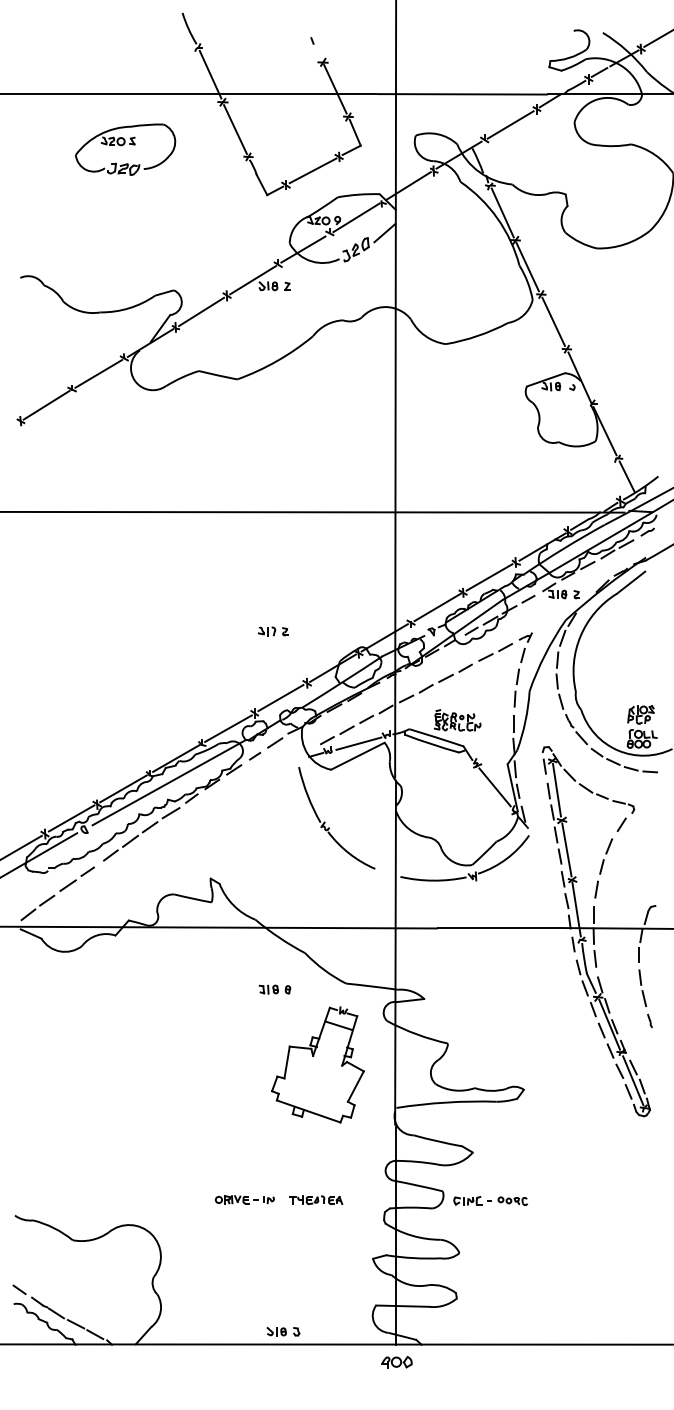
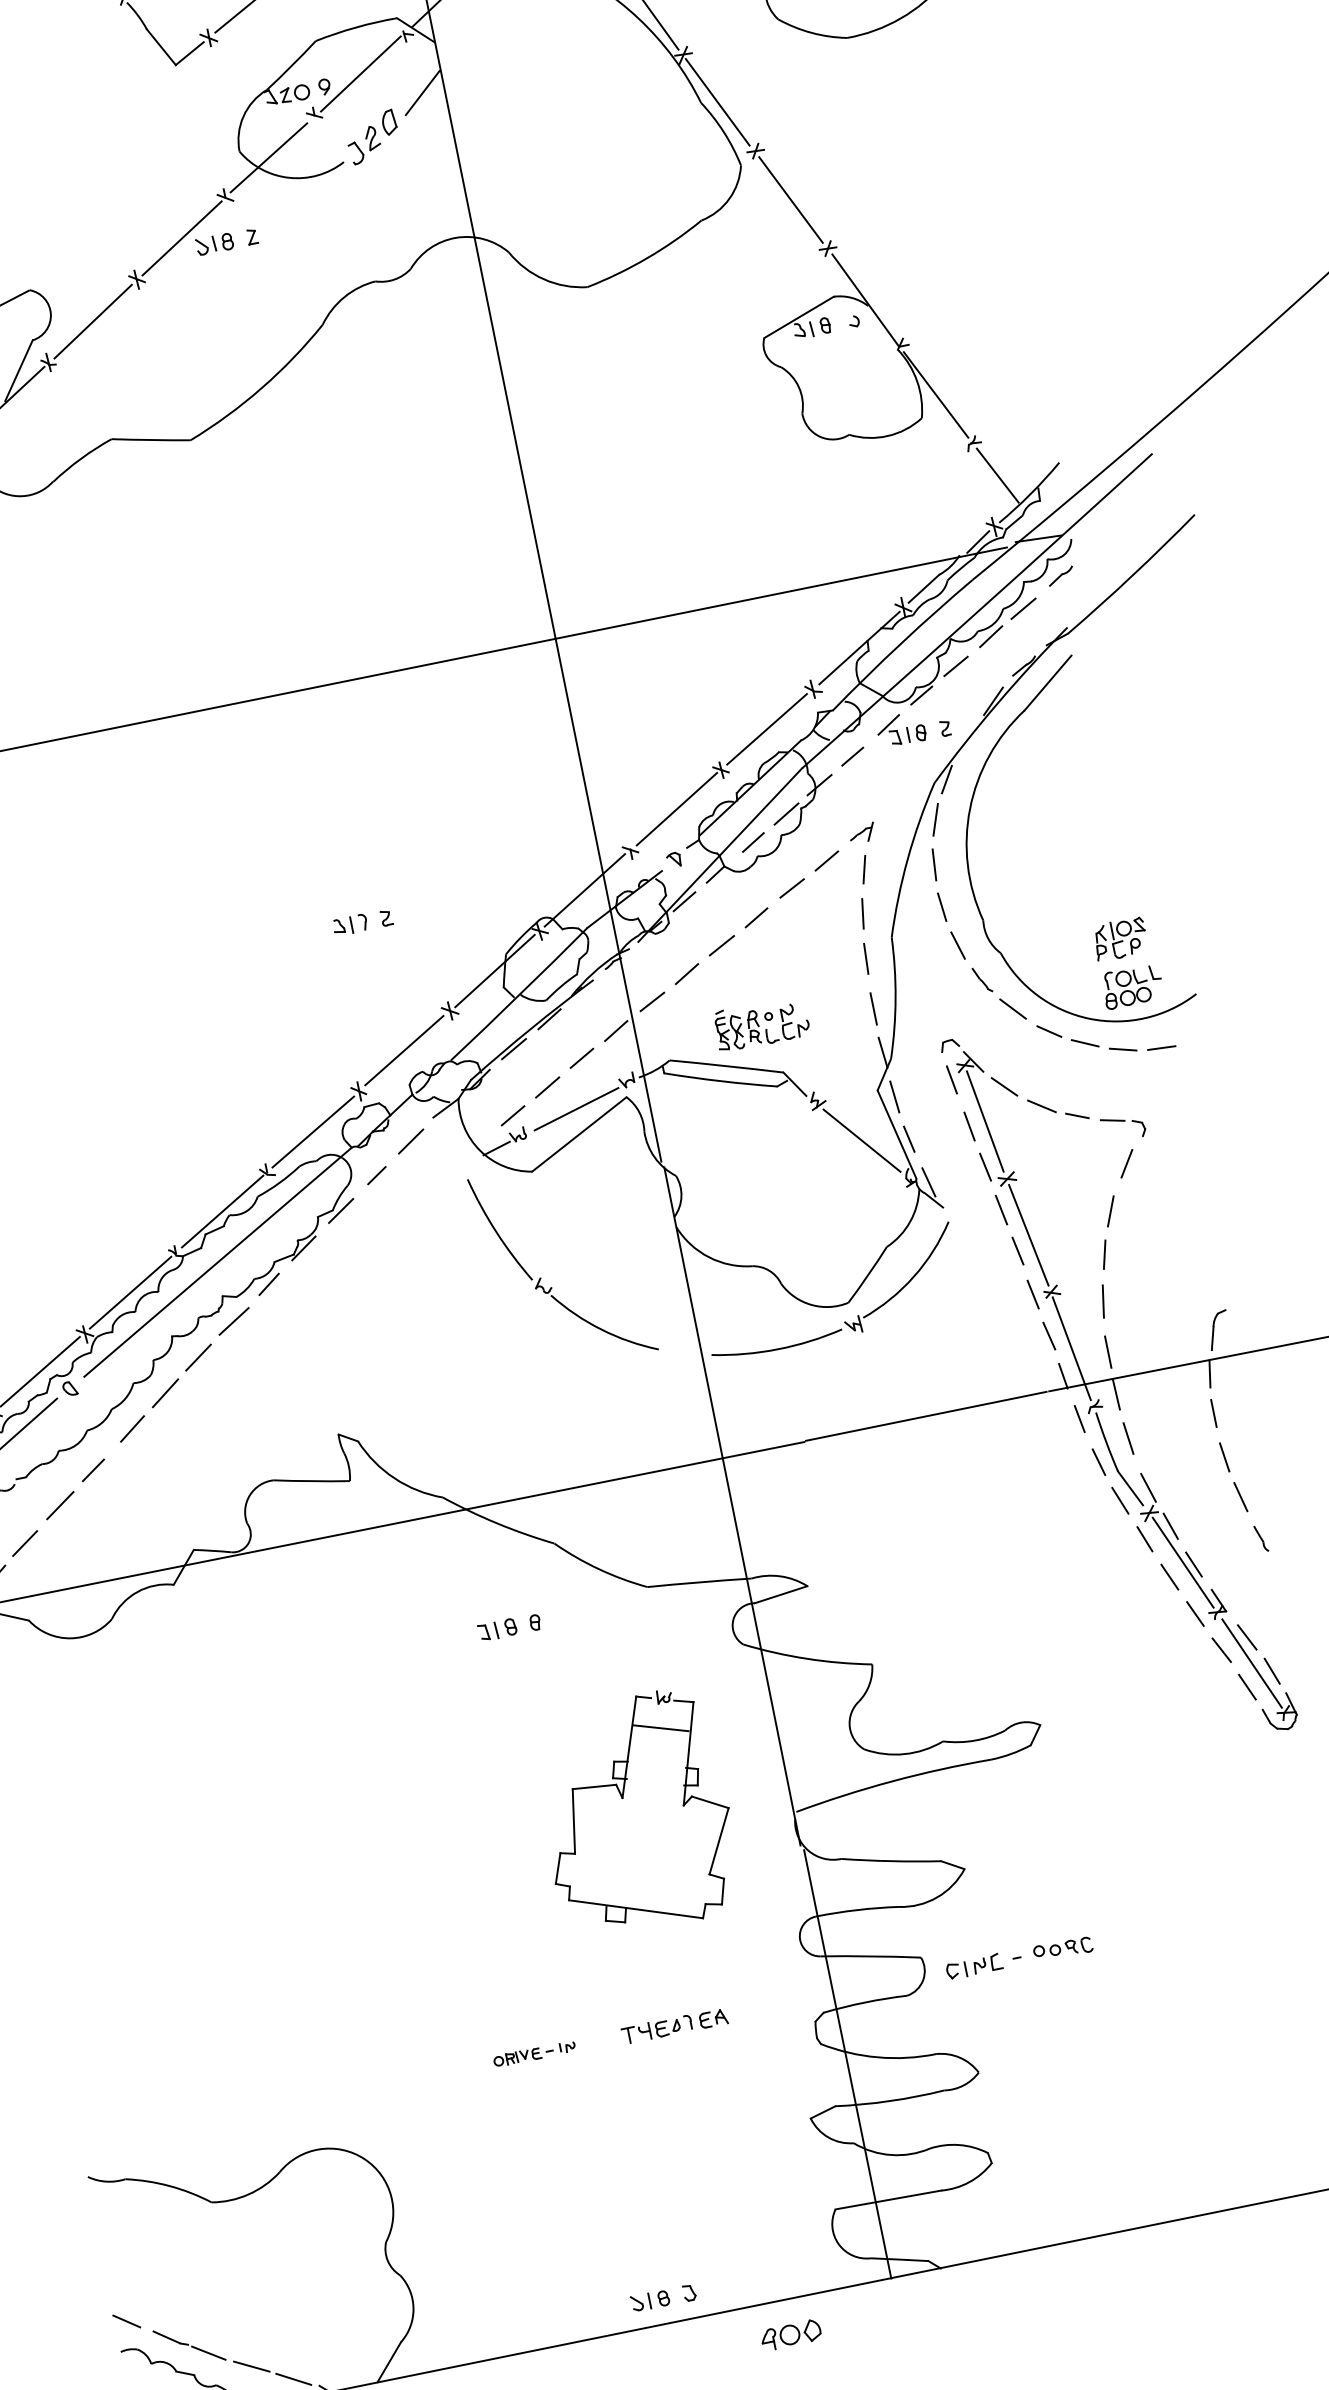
part: (317, 1064) -> (634, 1813), moved
part: (244, 1199) -> (533, 2053), size x0.7
part: (396, 1362) -> (790, 2335), moved

